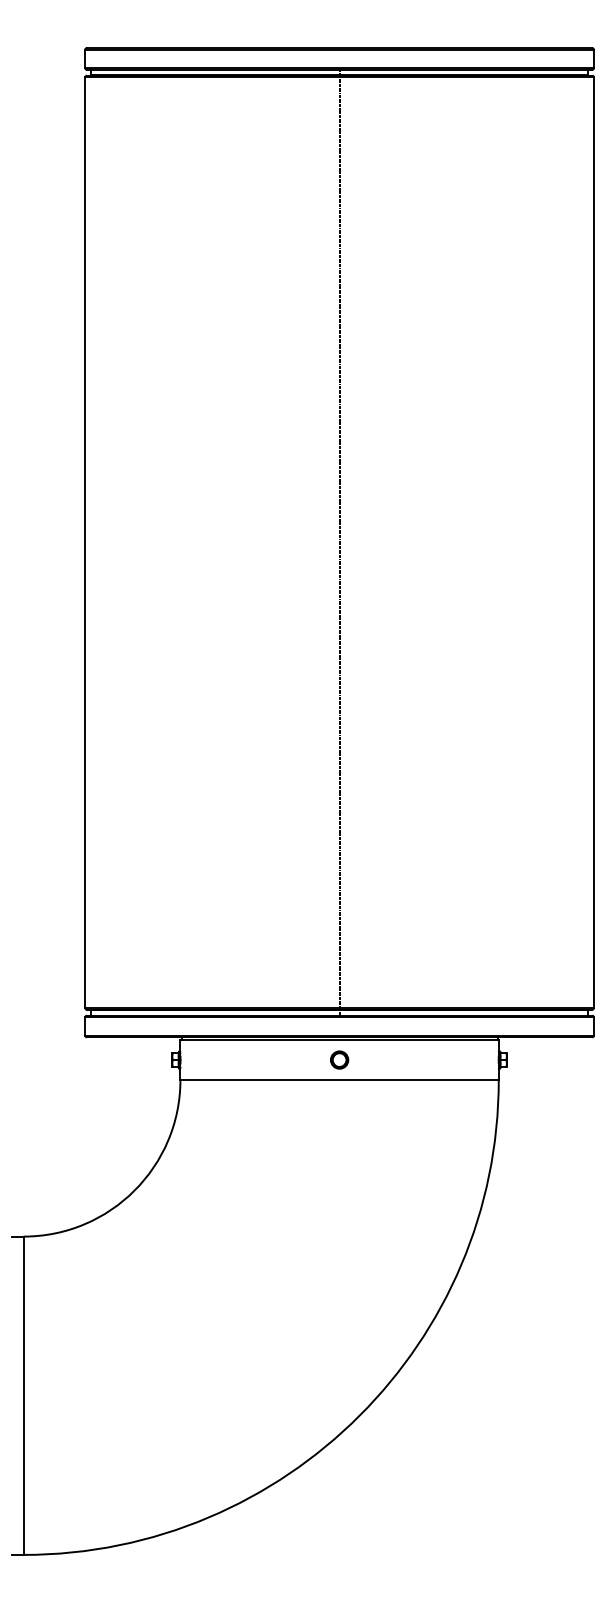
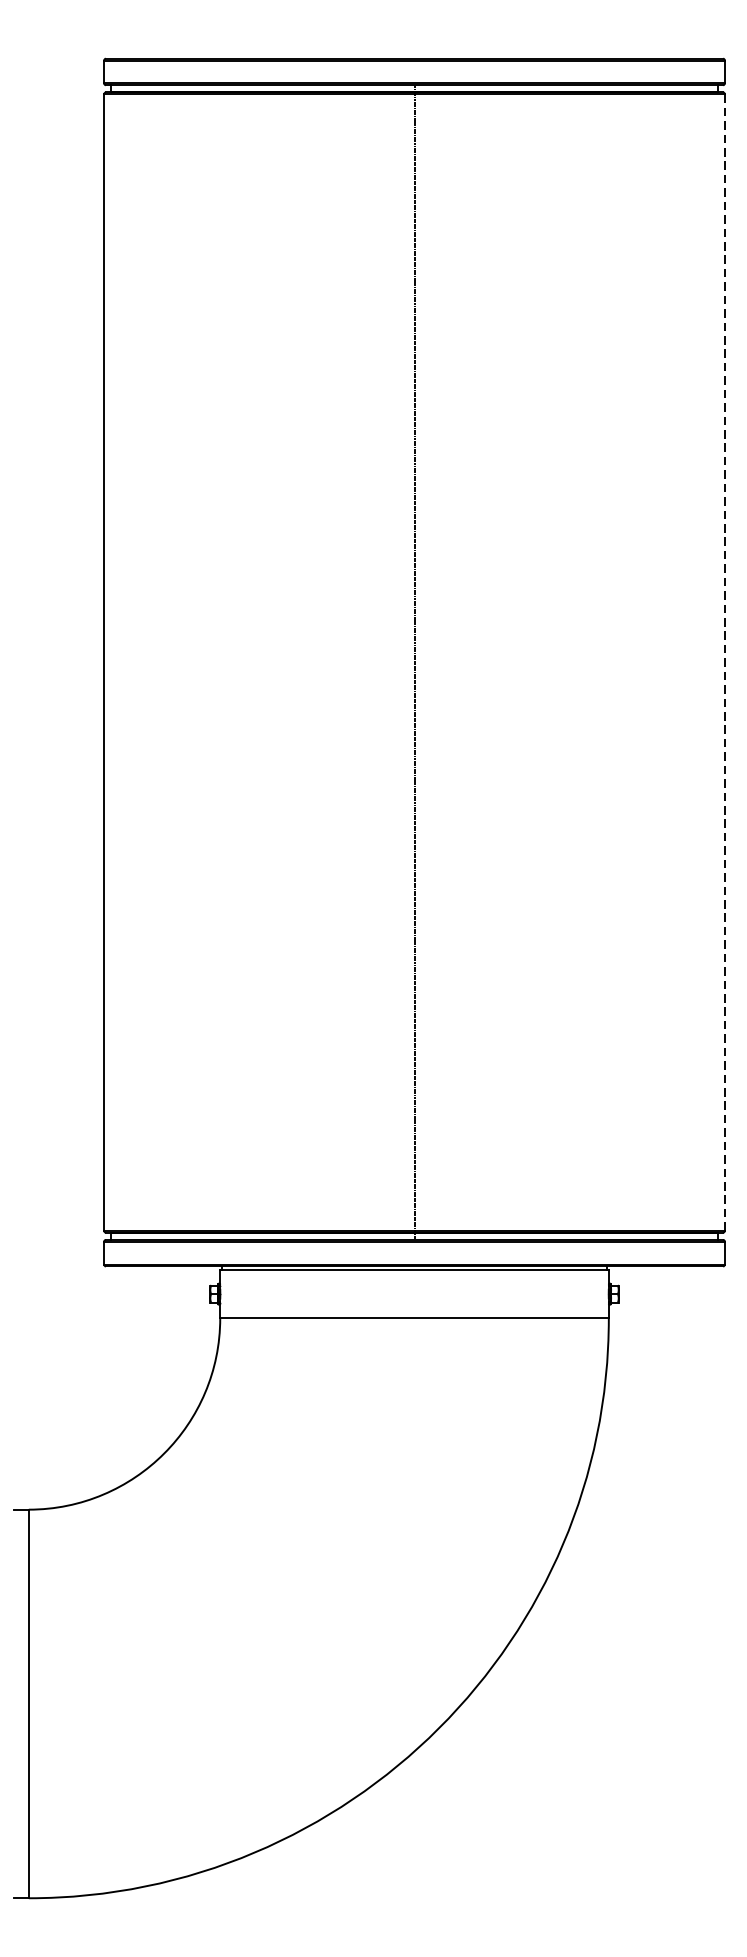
line: (593, 542) -> (724, 662), solid -> dashed
part: (339, 1059) -> (414, 1293), removed

